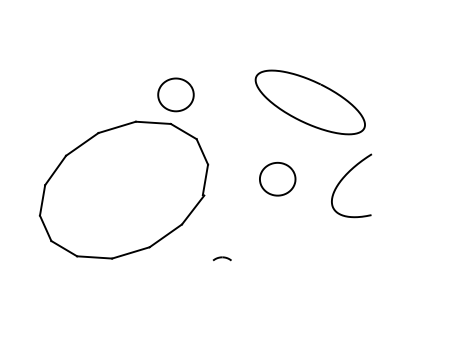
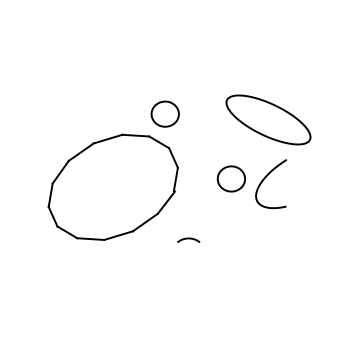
curve: (169, 81) -> (160, 103), moved
curve: (318, 84) -> (274, 106), moved
curve: (342, 181) -> (264, 180), moved
part: (221, 257) -> (188, 239), size x1.6

